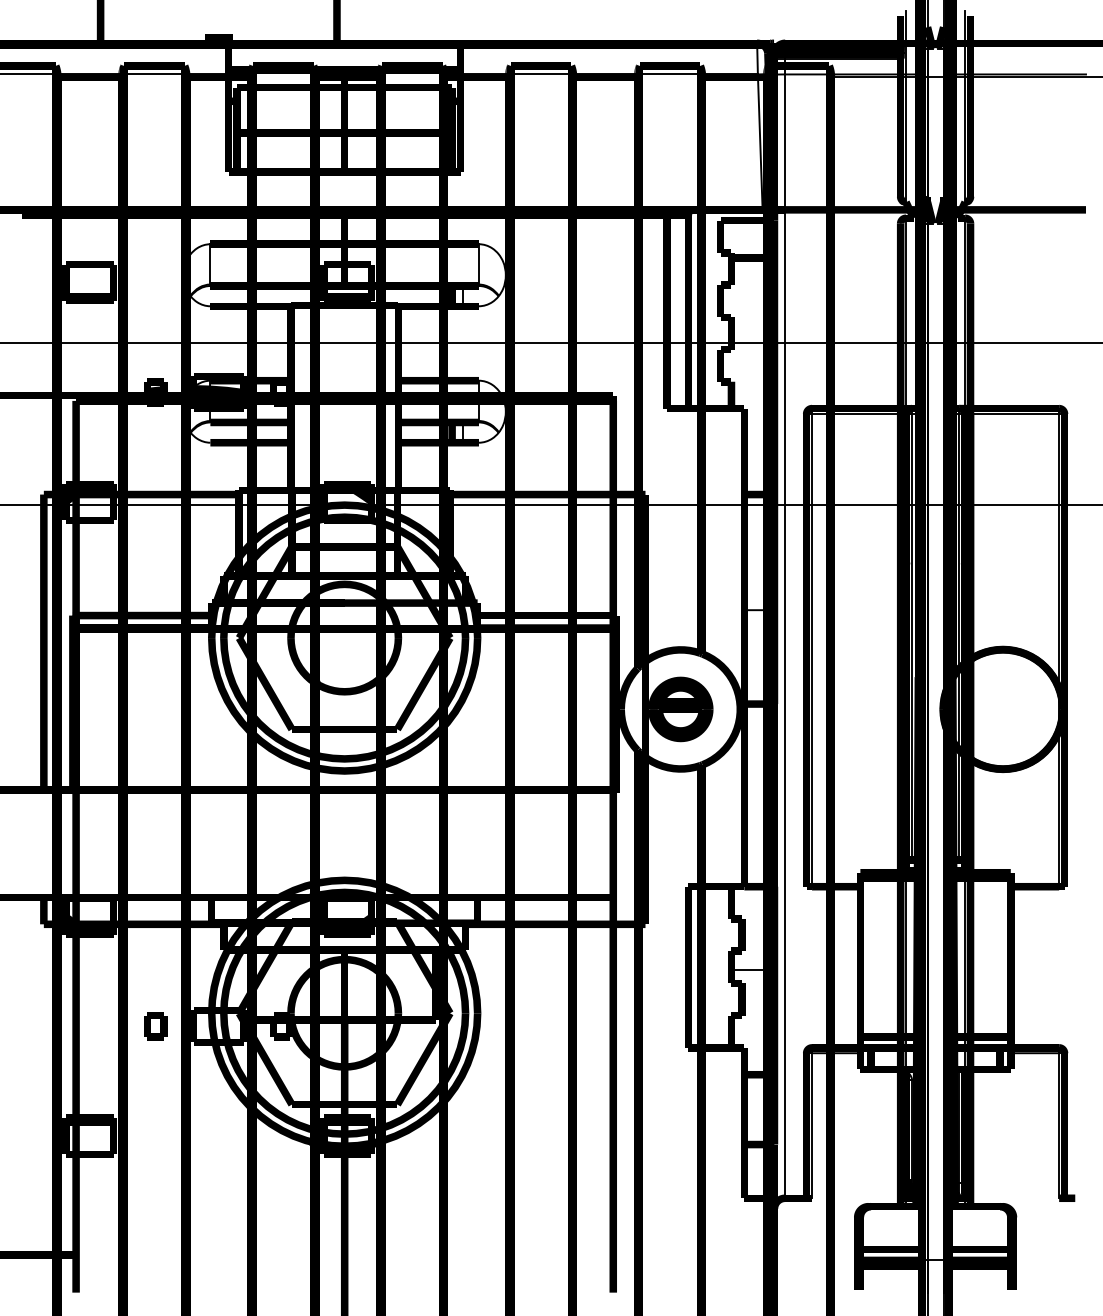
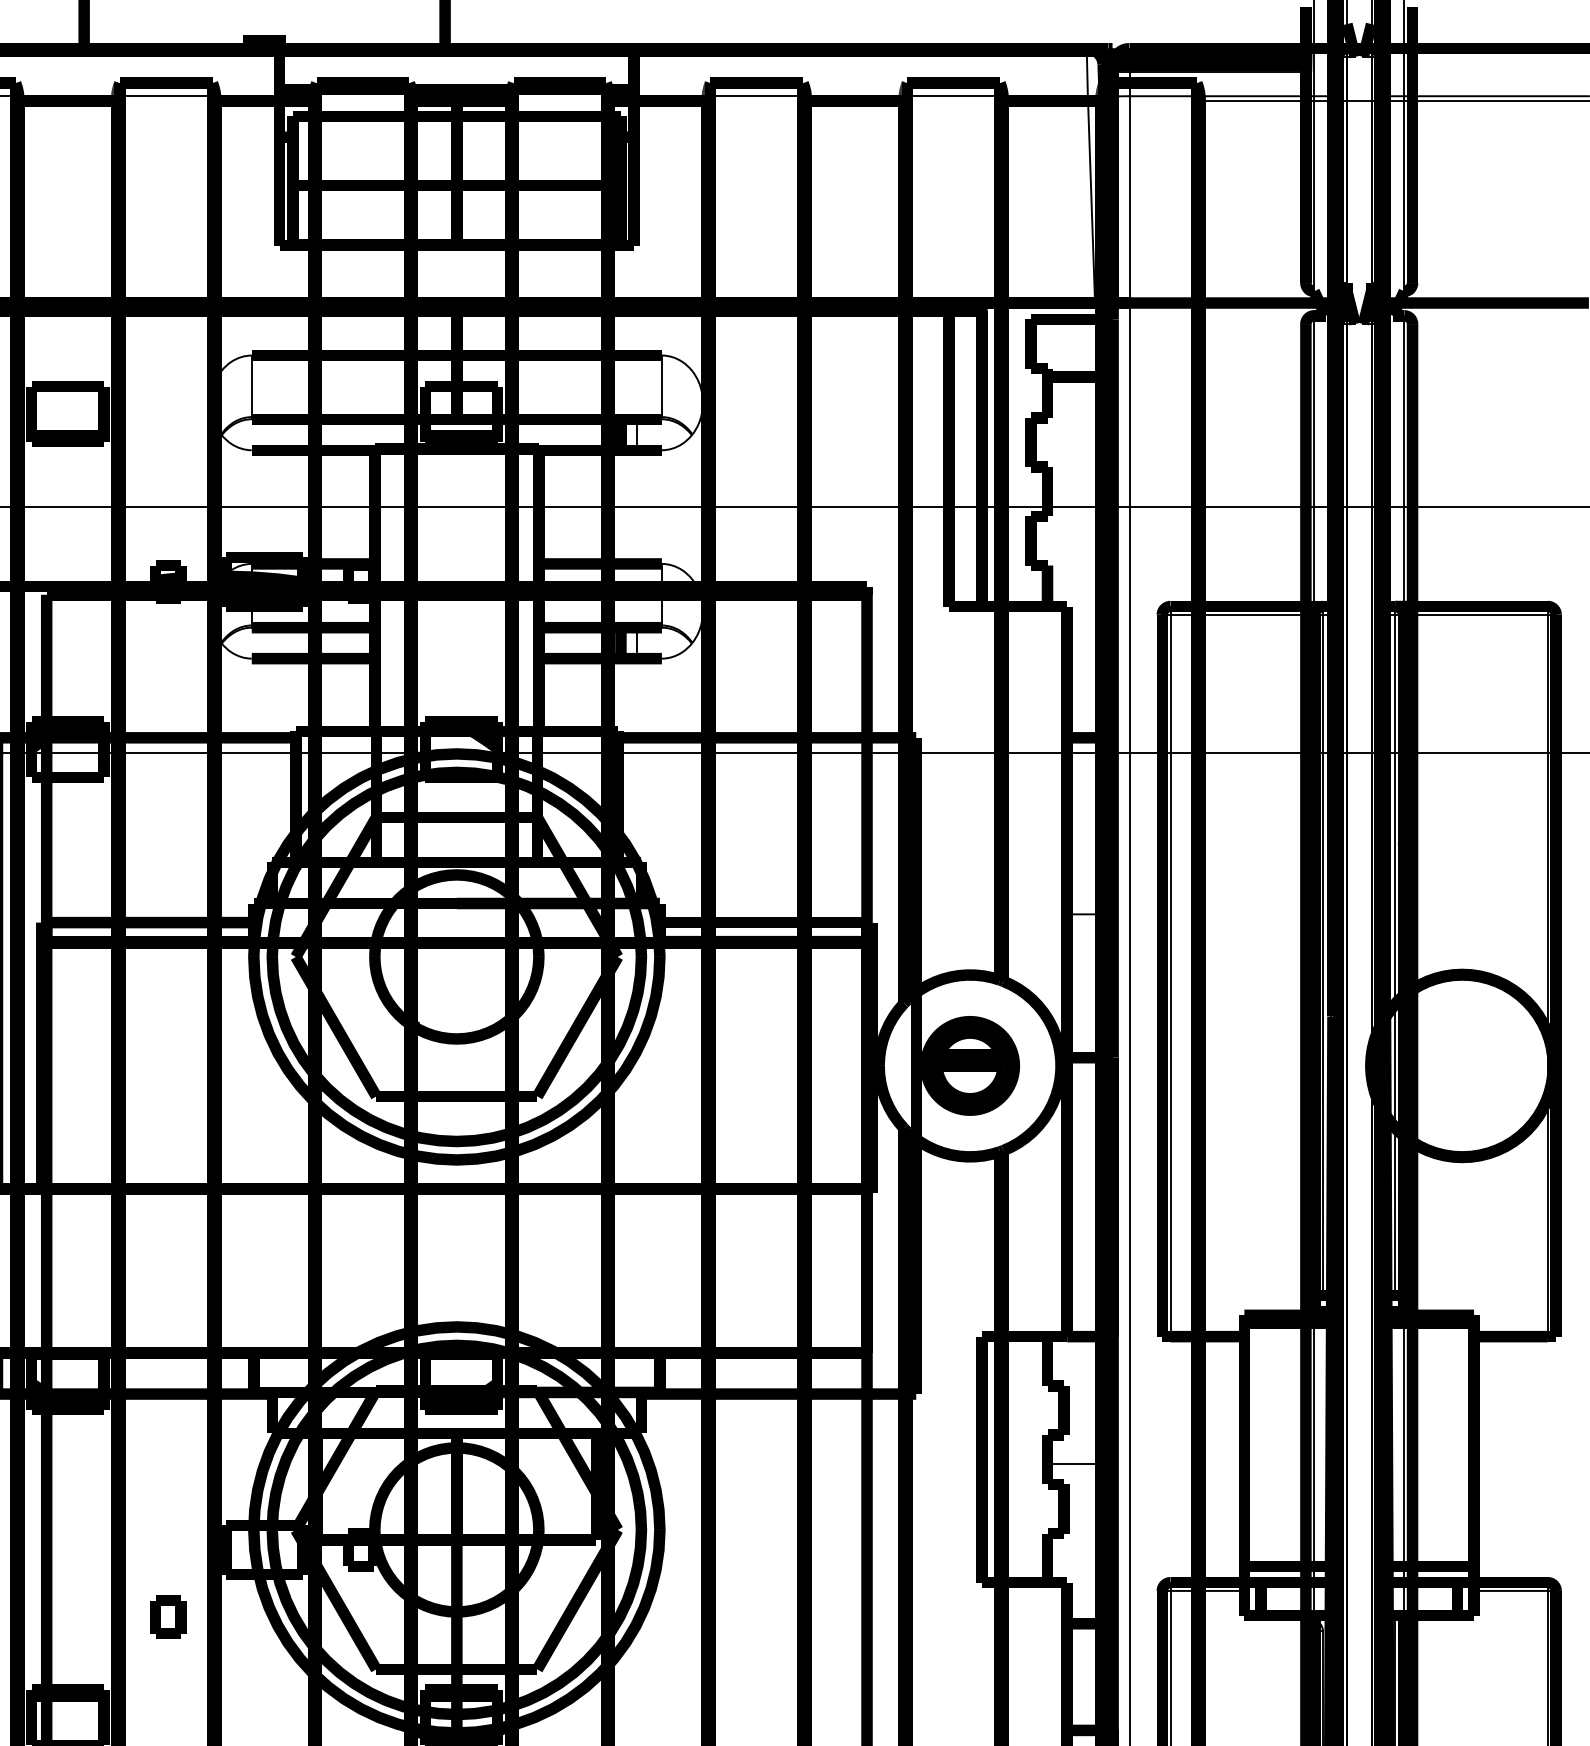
part: (155, 1026) -> (167, 1617), moved

